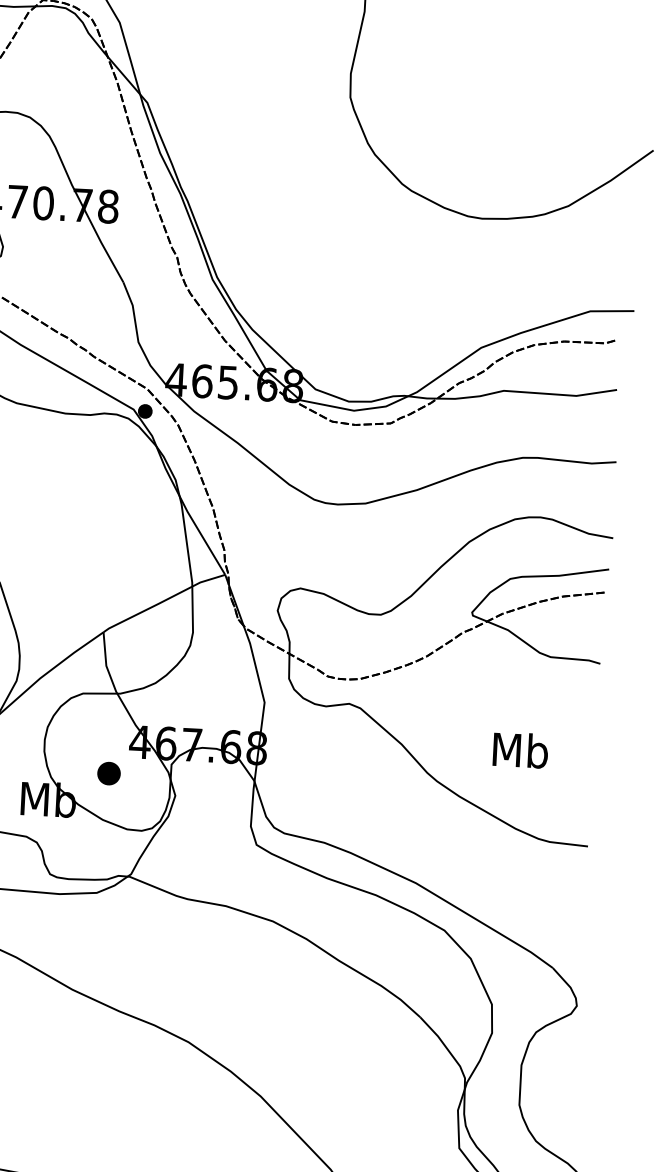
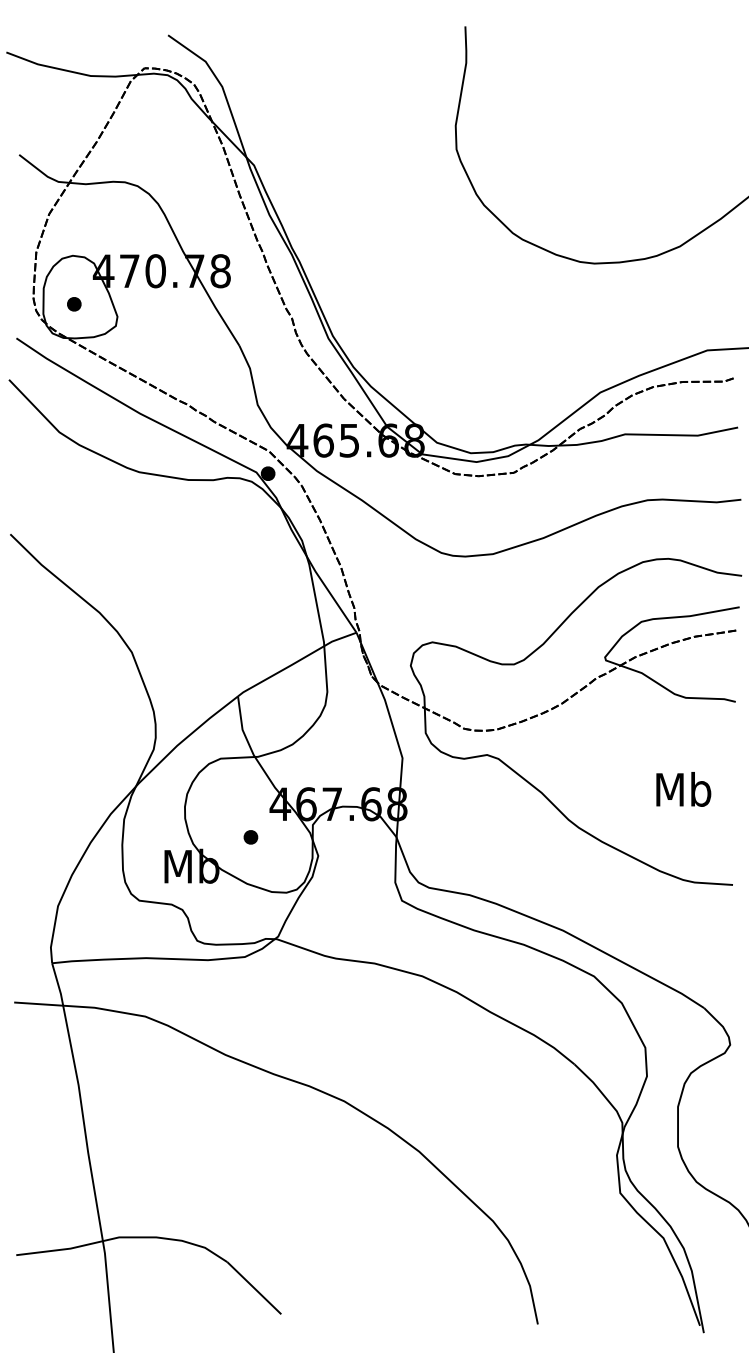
text: (520, 750) -> (683, 789), moved
part: (108, 773) -> (250, 837), size x0.62

